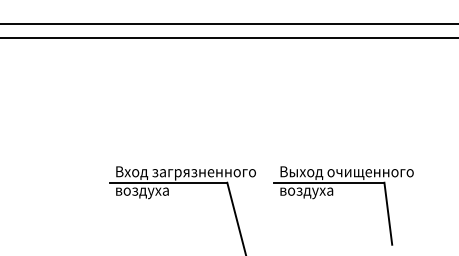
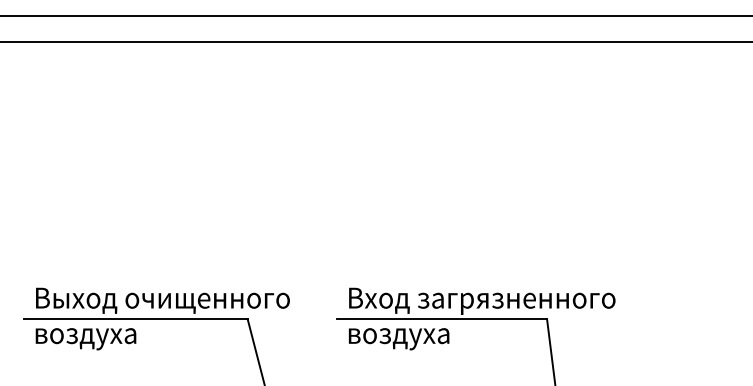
text: (189, 174) -> (175, 303), Вход загрязненного -> Выход очищенного
text: (354, 174) -> (489, 303), Выход очищенного -> Вход загрязненного

